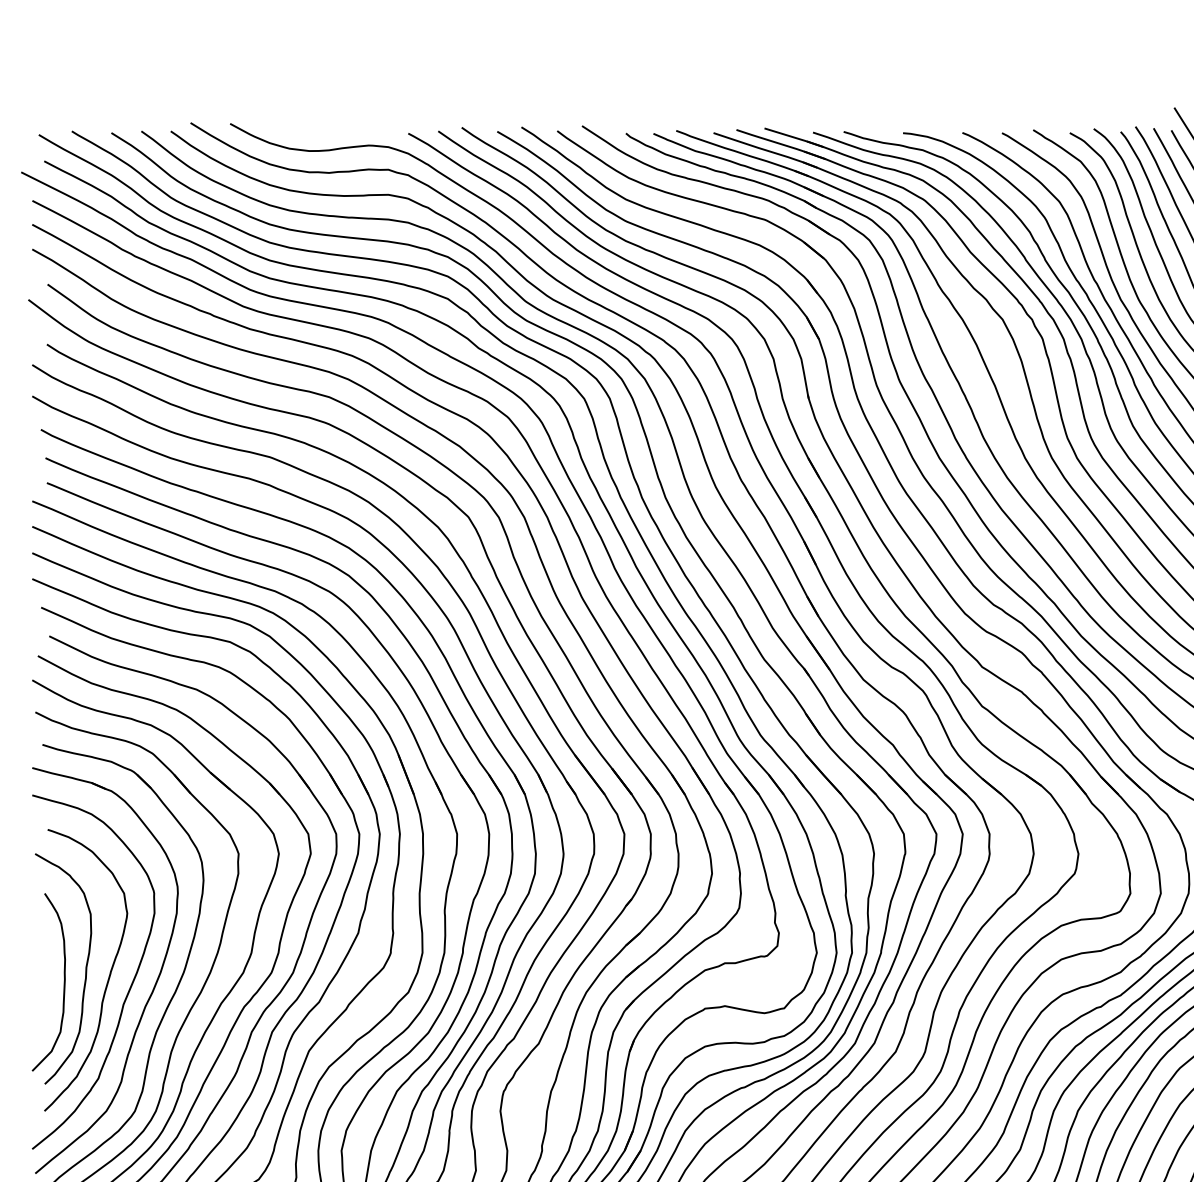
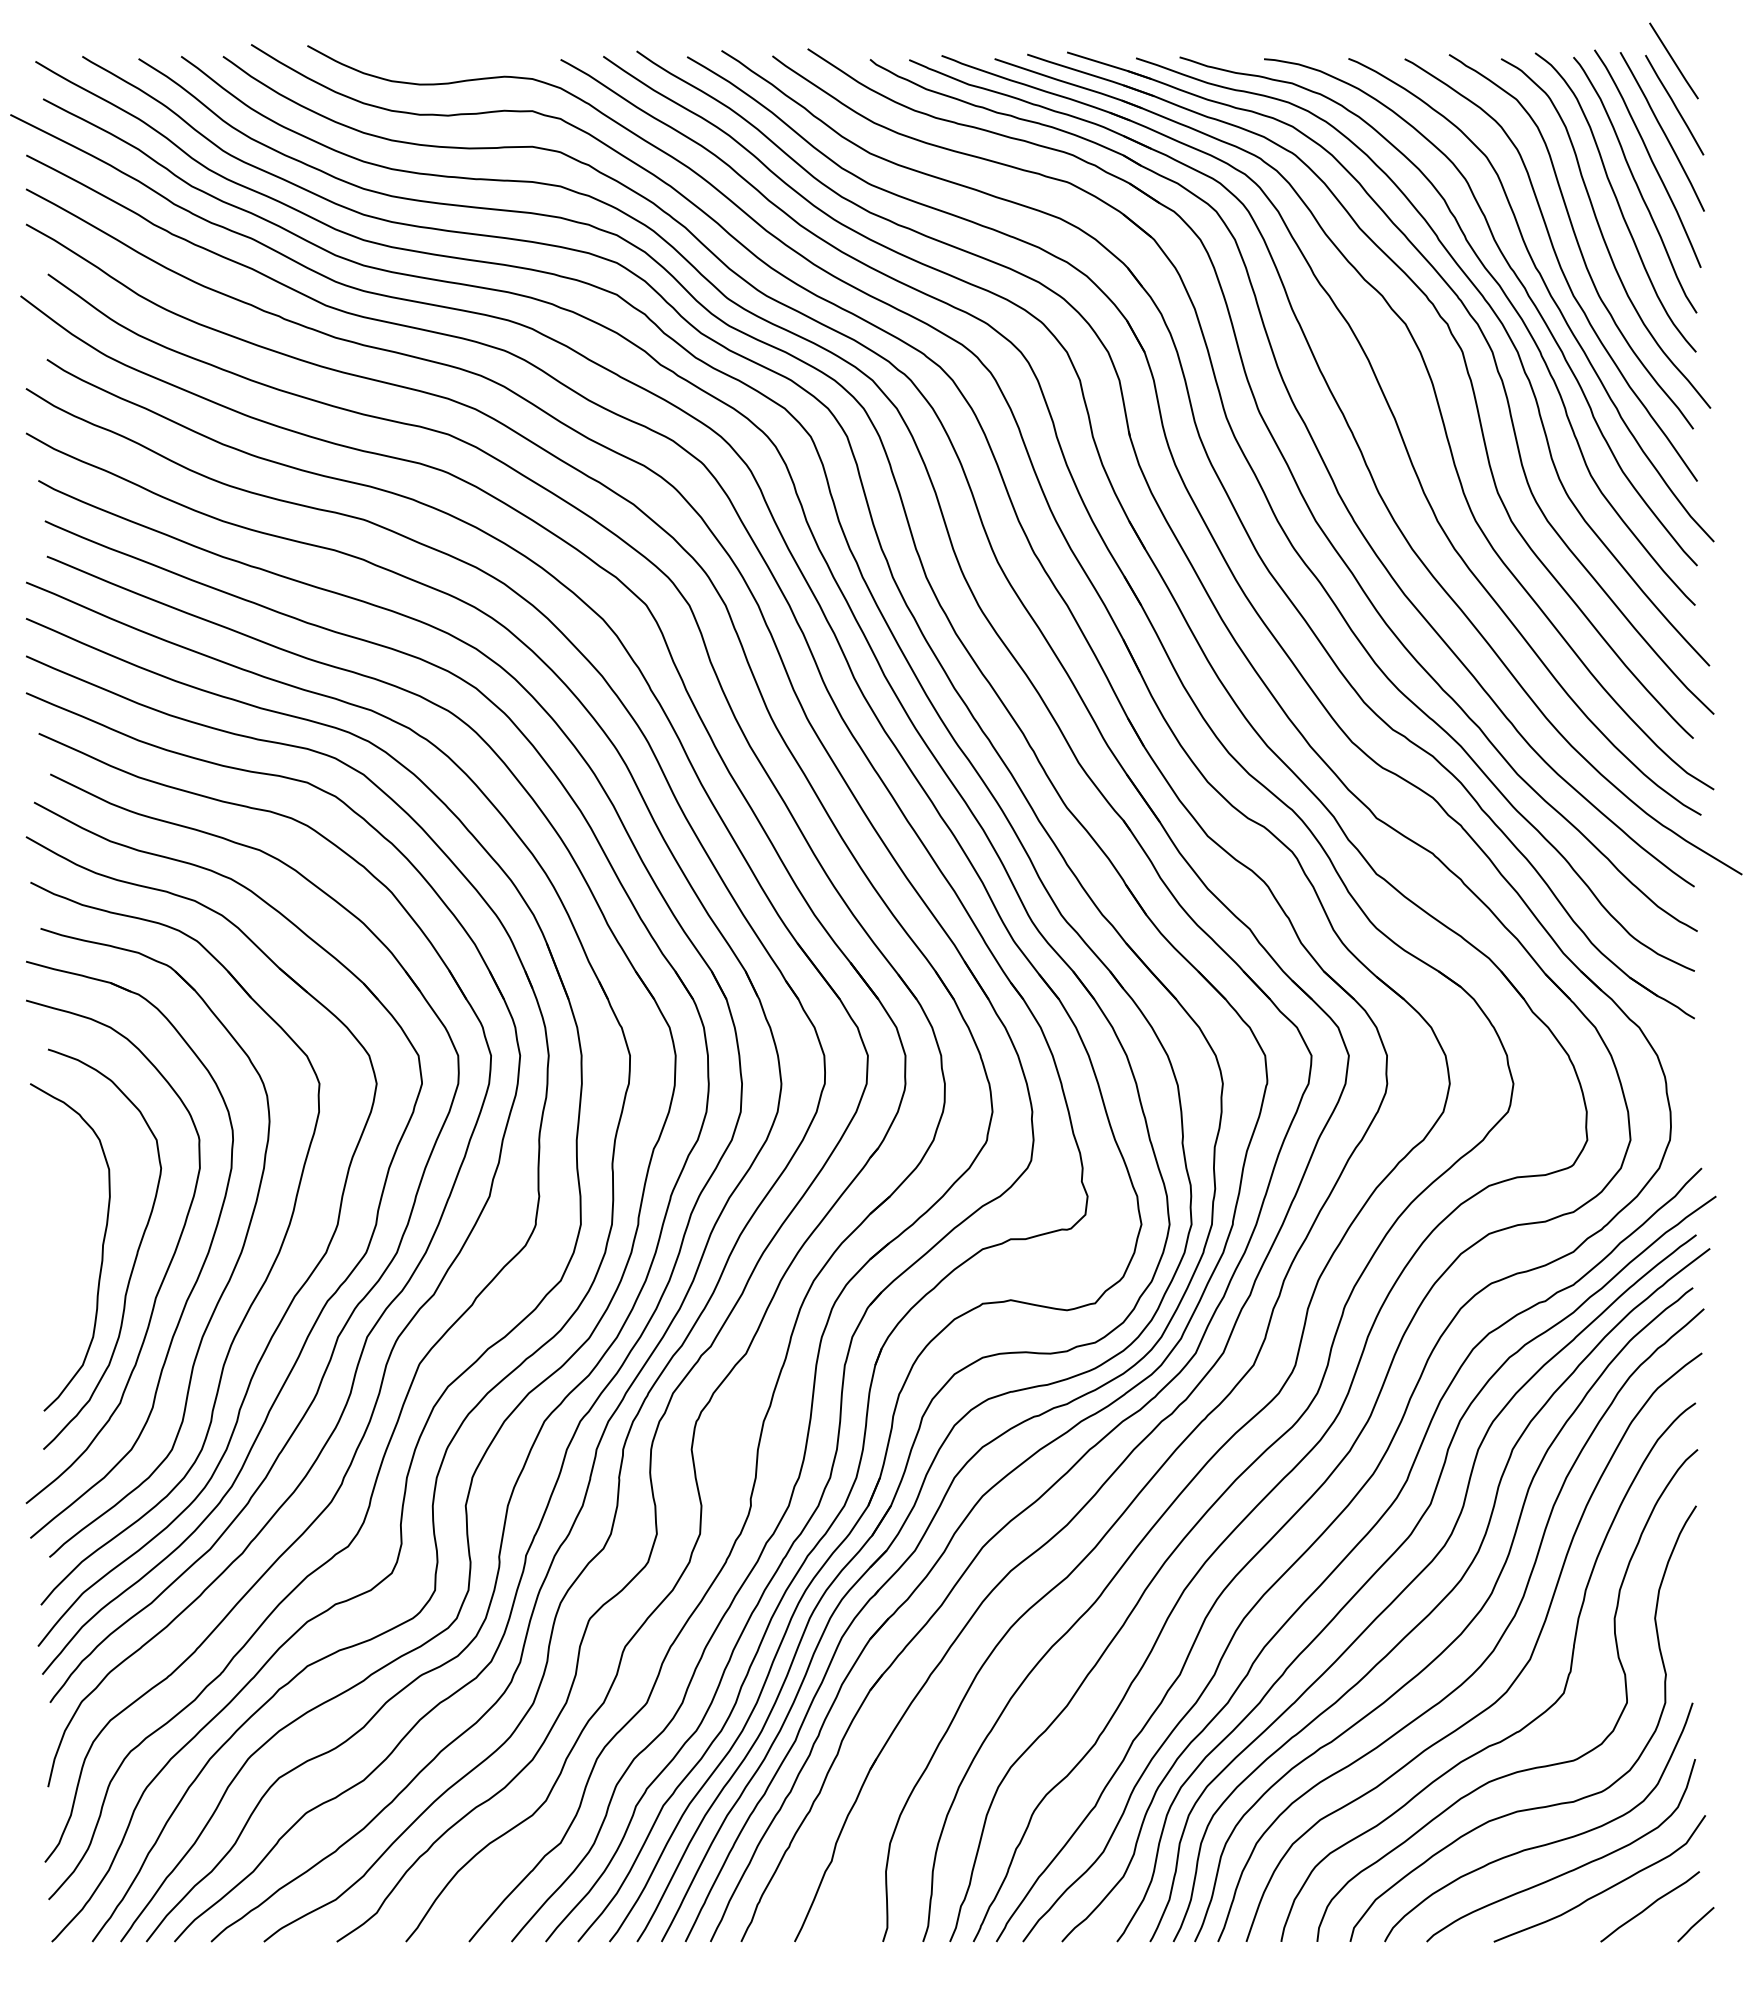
curve: (64, 981) -> (71, 1265), removed

